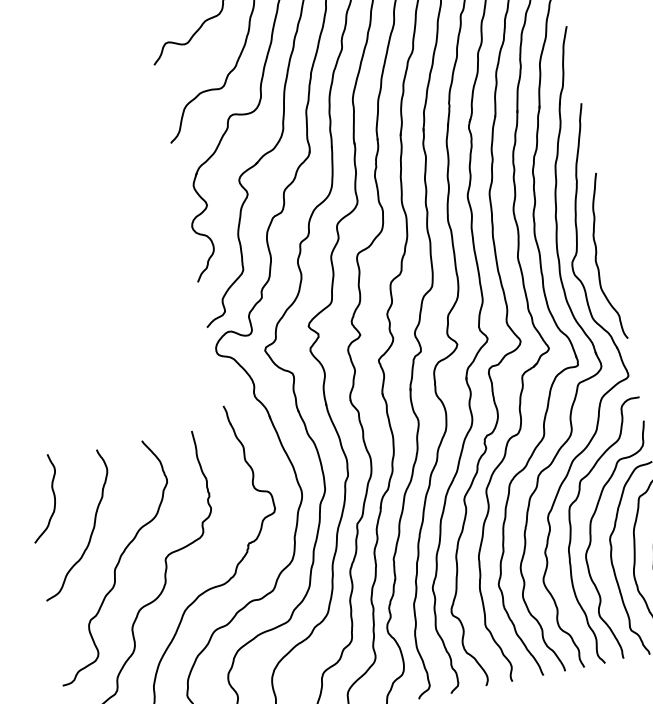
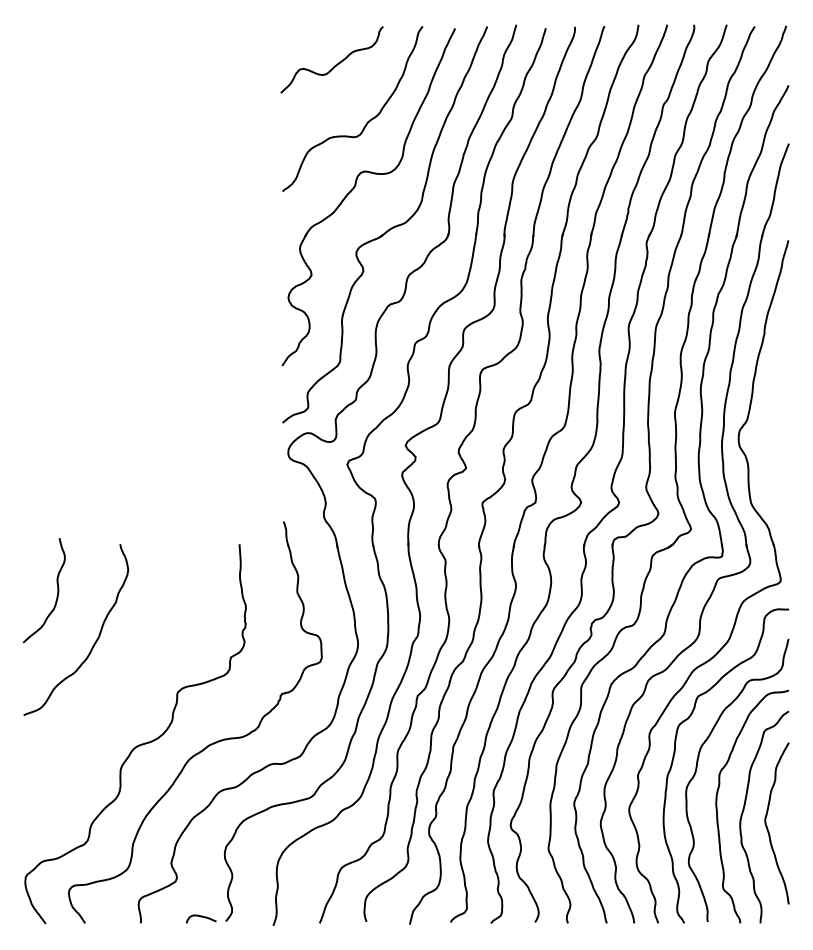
curve: (596, 257) -> (770, 430), removed
curve: (116, 565) -> (116, 688), removed

